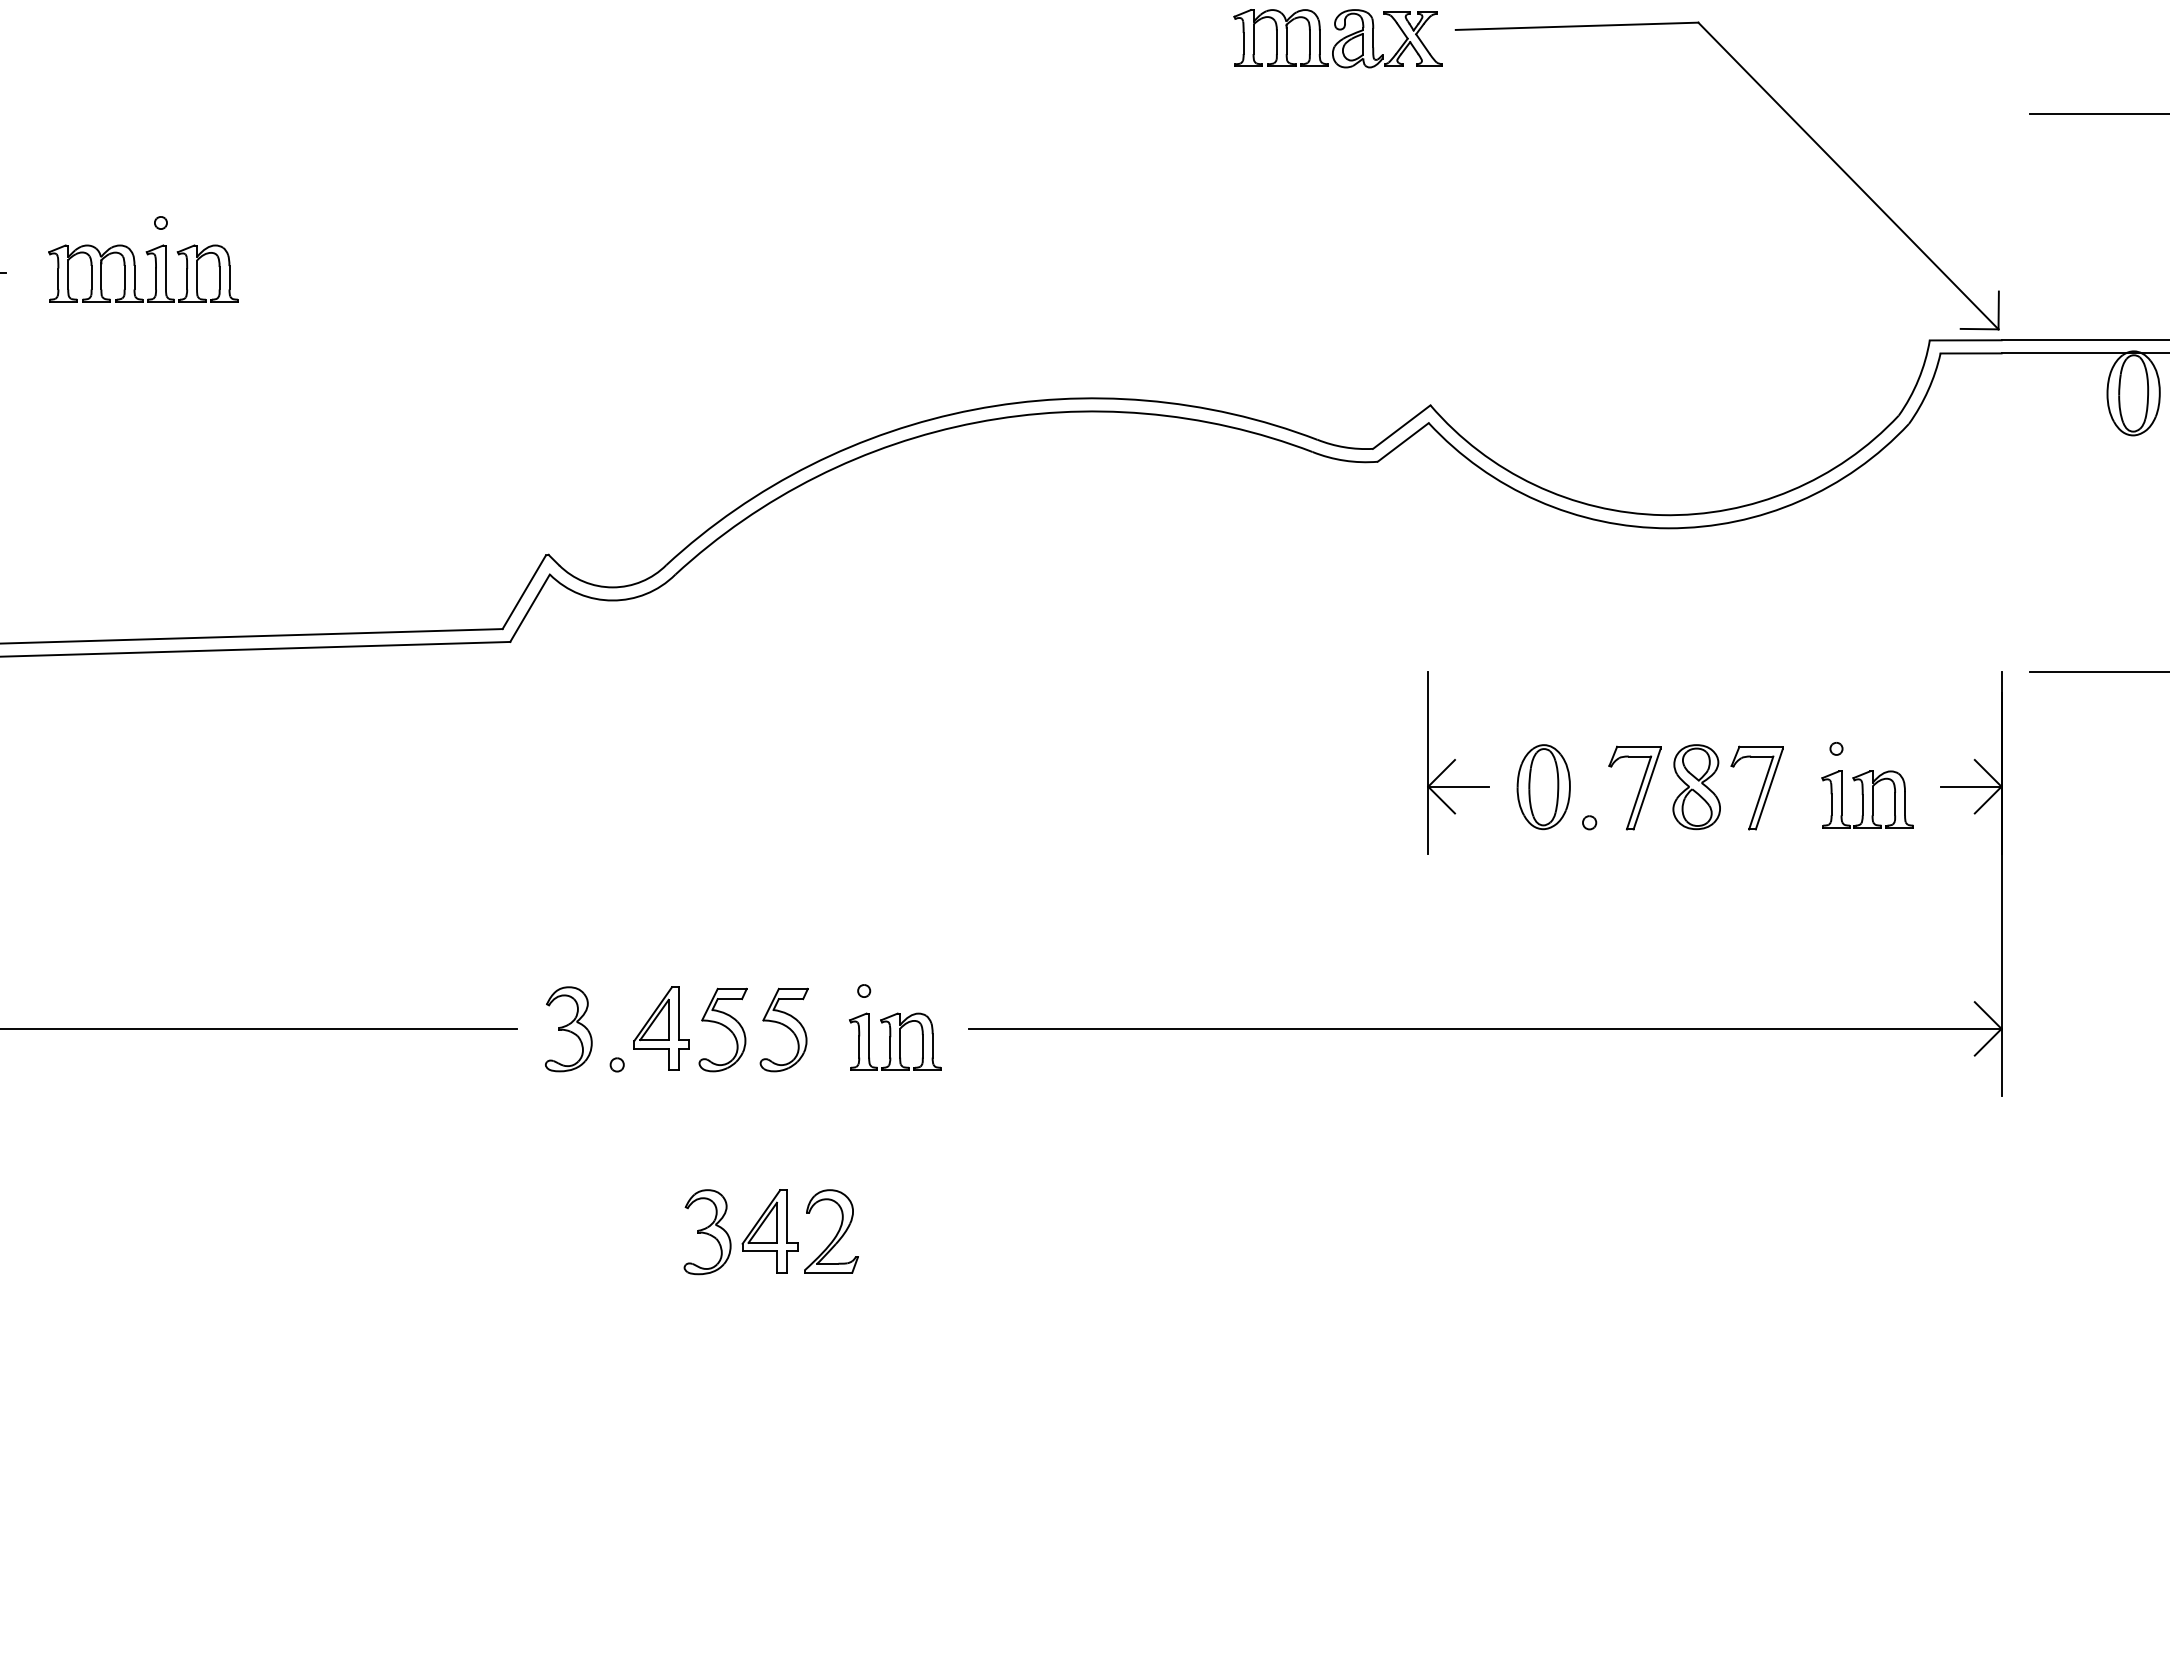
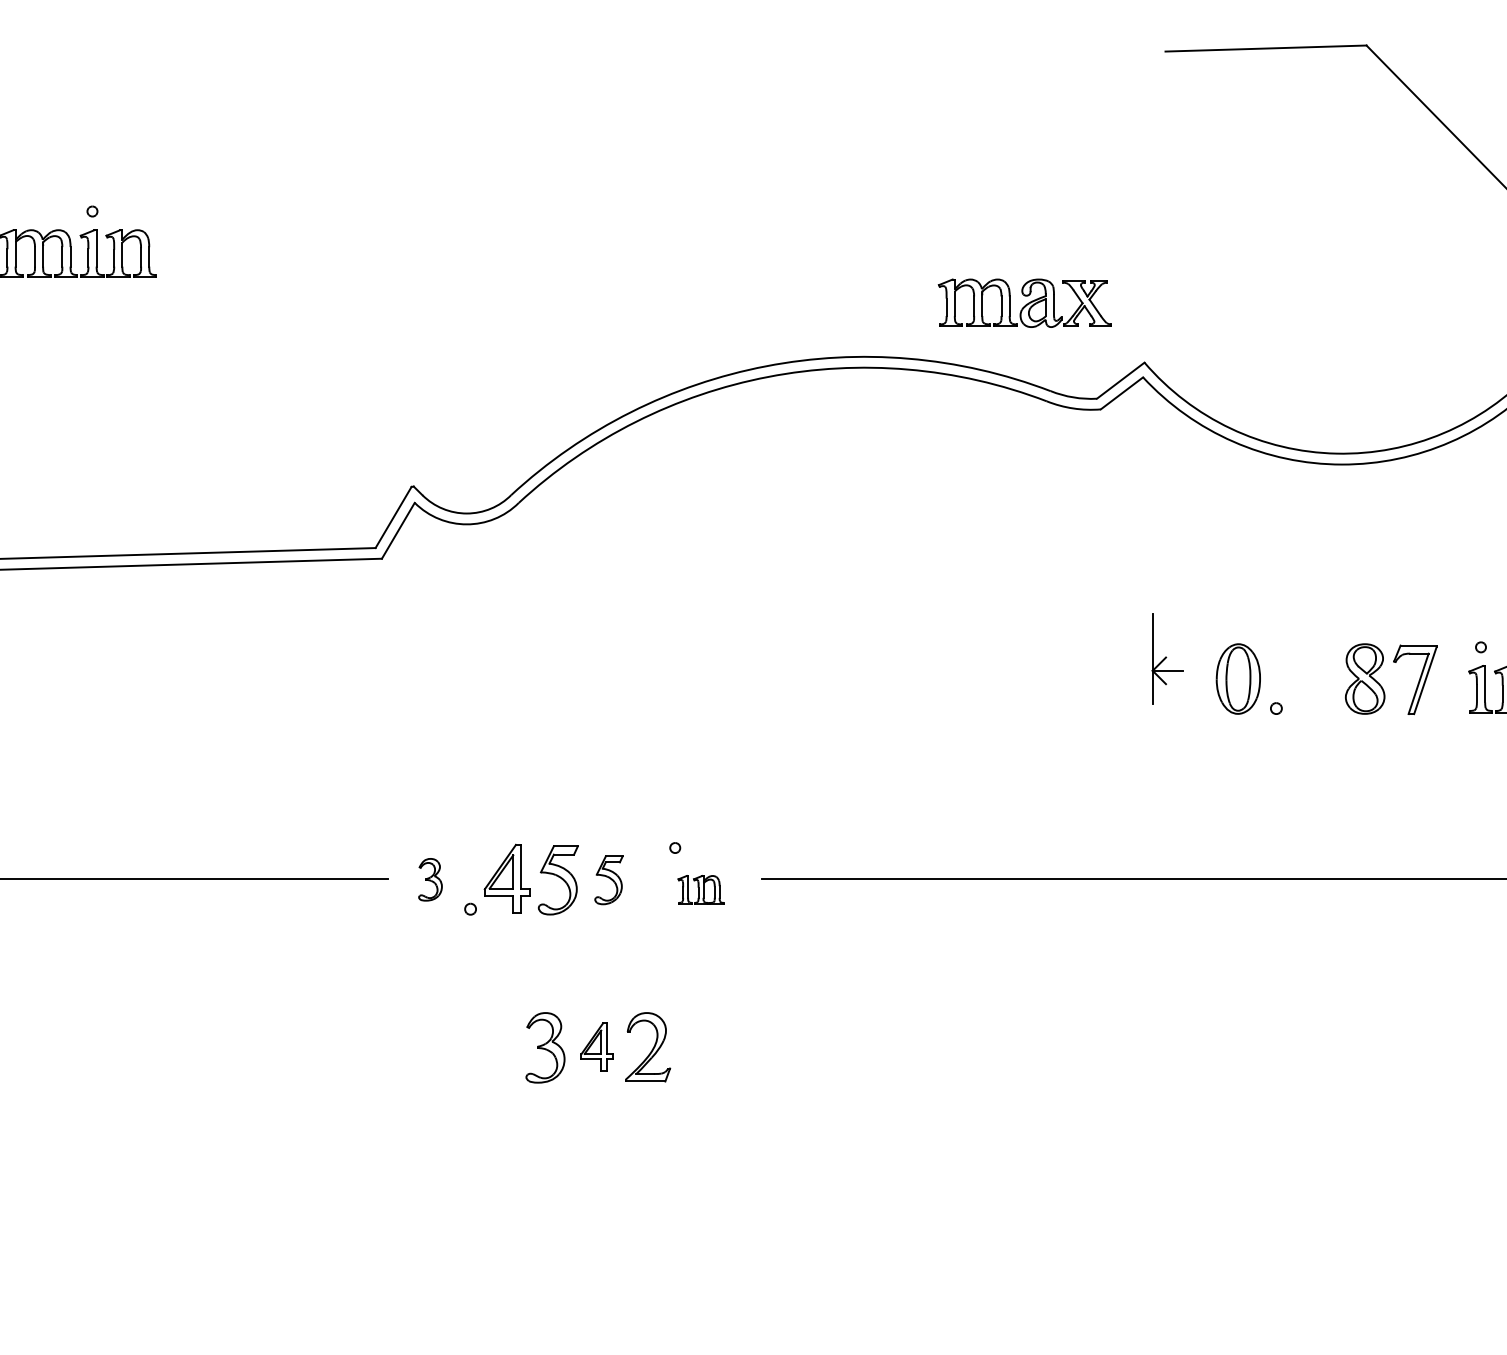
part: (1337, 38) -> (1024, 303), moved
part: (1458, 762) -> (1167, 658), size x0.6
part: (1634, 787) -> (1313, 679), removed
part: (568, 1029) -> (430, 879), size x0.6
part: (783, 1029) -> (608, 879), size x0.7
part: (895, 1041) -> (701, 889), size x0.6
part: (769, 1231) -> (596, 1047), size x0.7

